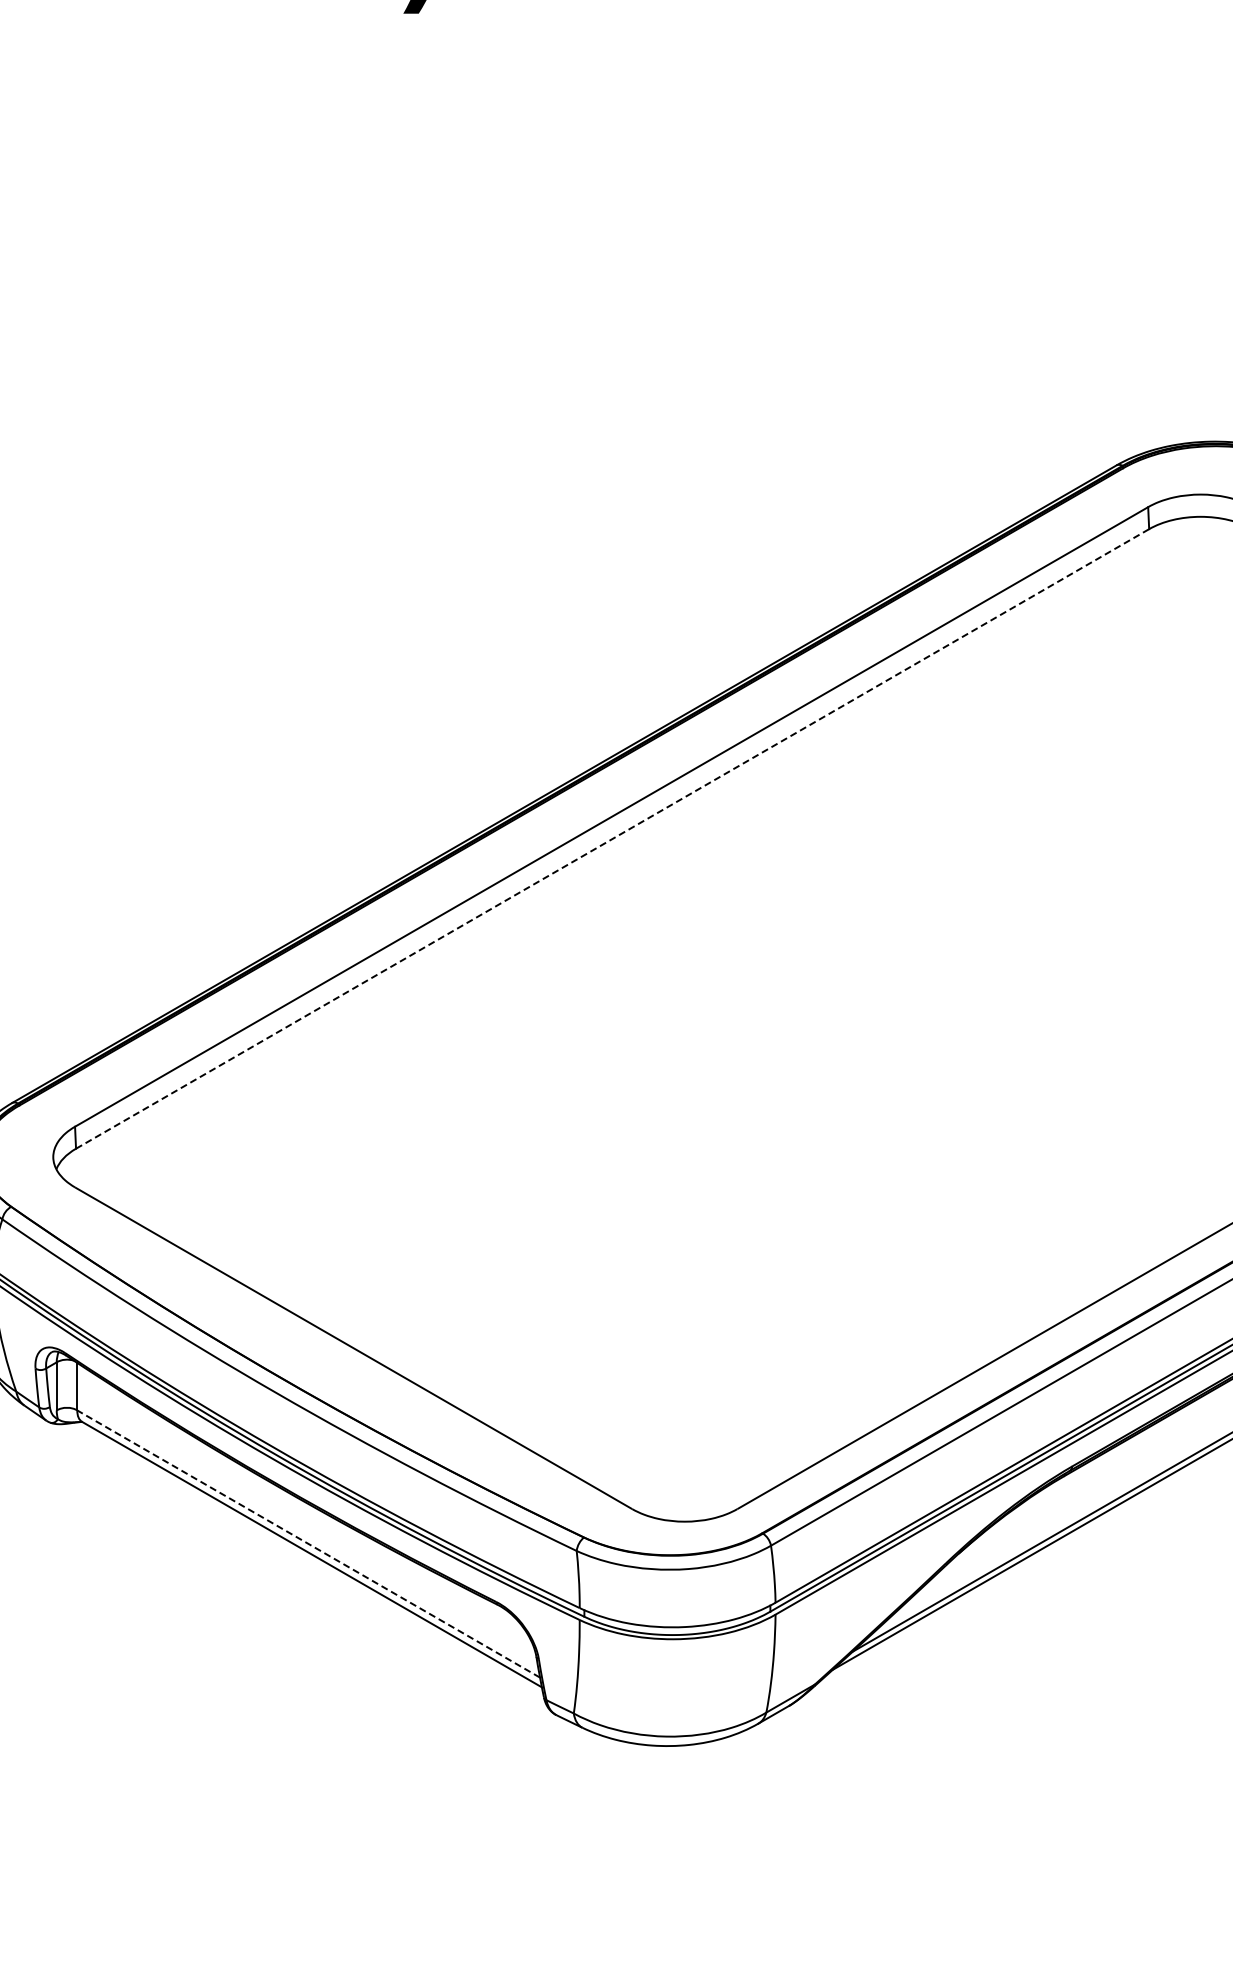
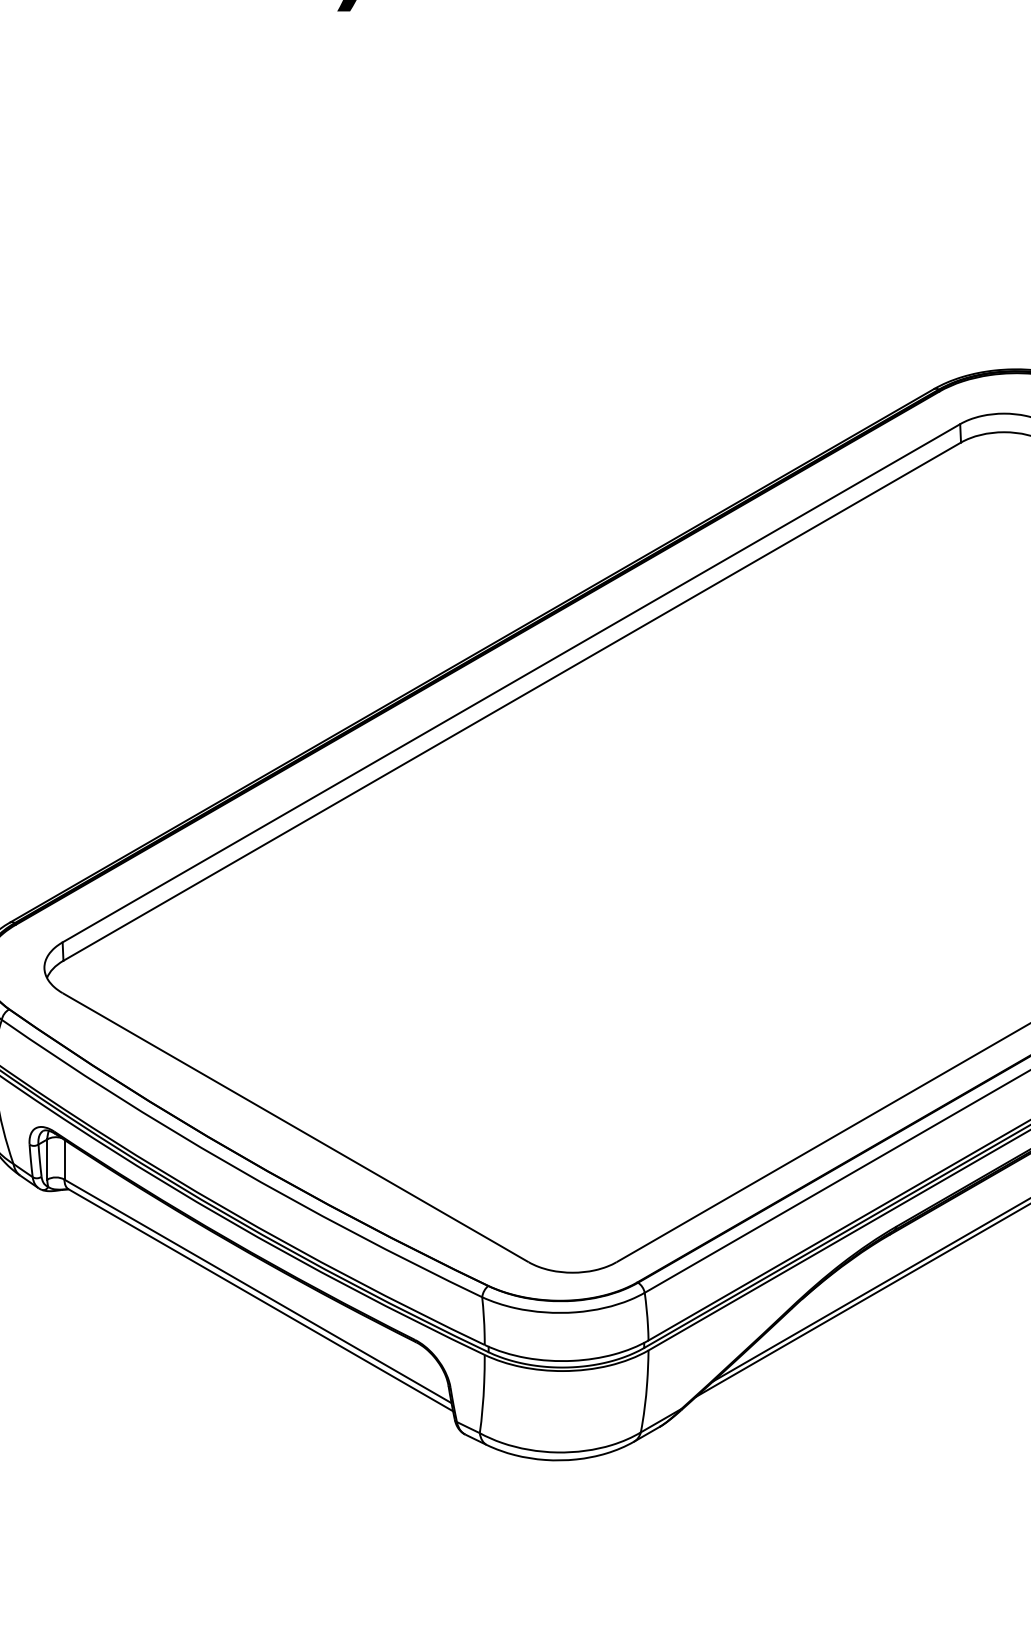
line: (612, 838) -> (512, 701), dashed -> solid
line: (308, 1543) -> (257, 1290), dashed -> solid

